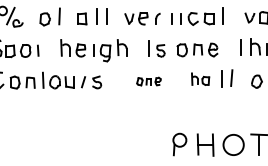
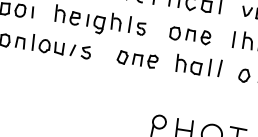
part: (156, 48) -> (137, 25), moved
part: (200, 79) -> (188, 65), size x1.43
part: (148, 81) -> (137, 59), size x1.67

